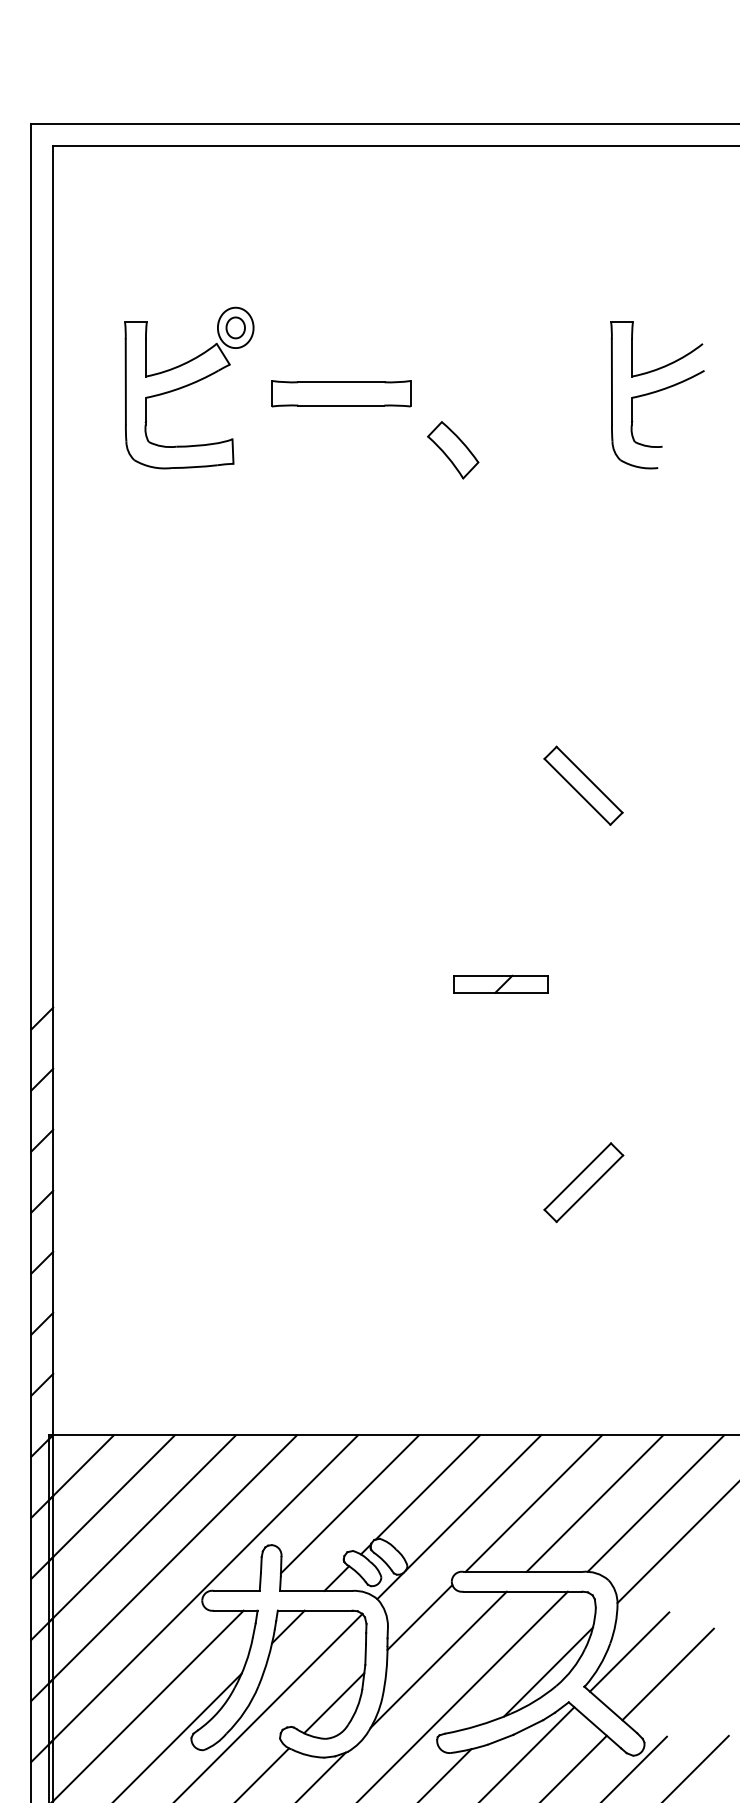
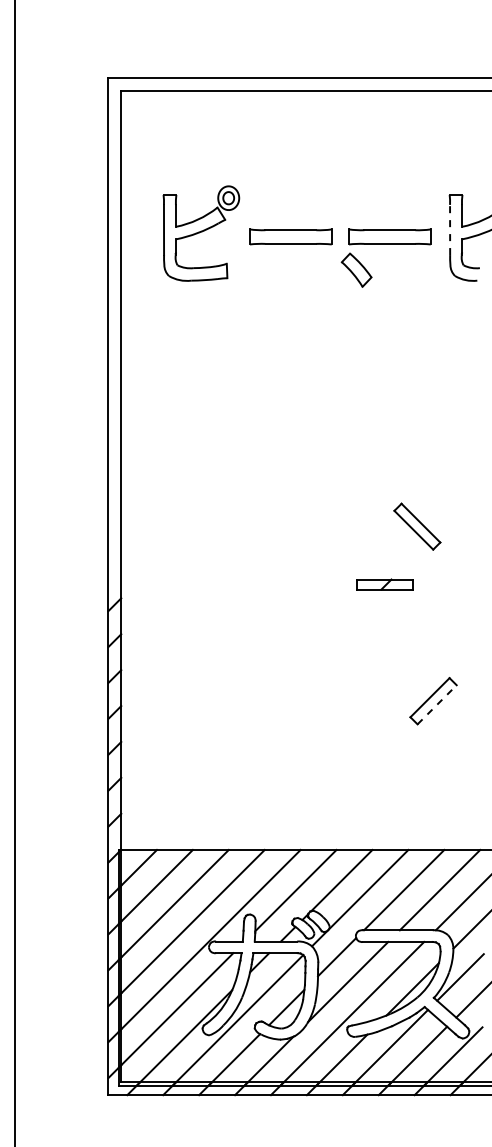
line: (612, 381) -> (450, 229), solid -> dashed
part: (508, 392) -> (389, 236), added
part: (583, 785) -> (417, 526), moved
line: (590, 1188) -> (437, 704), solid -> dashed

